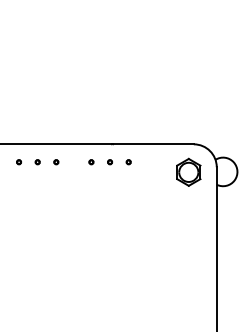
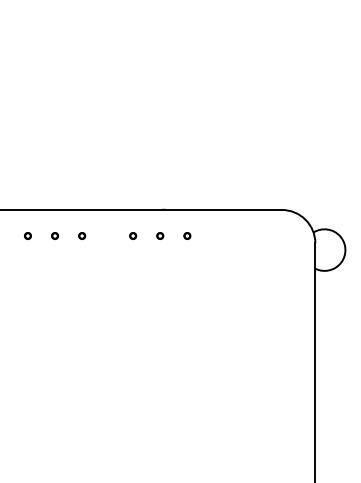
part: (188, 171) -> (274, 249), removed

